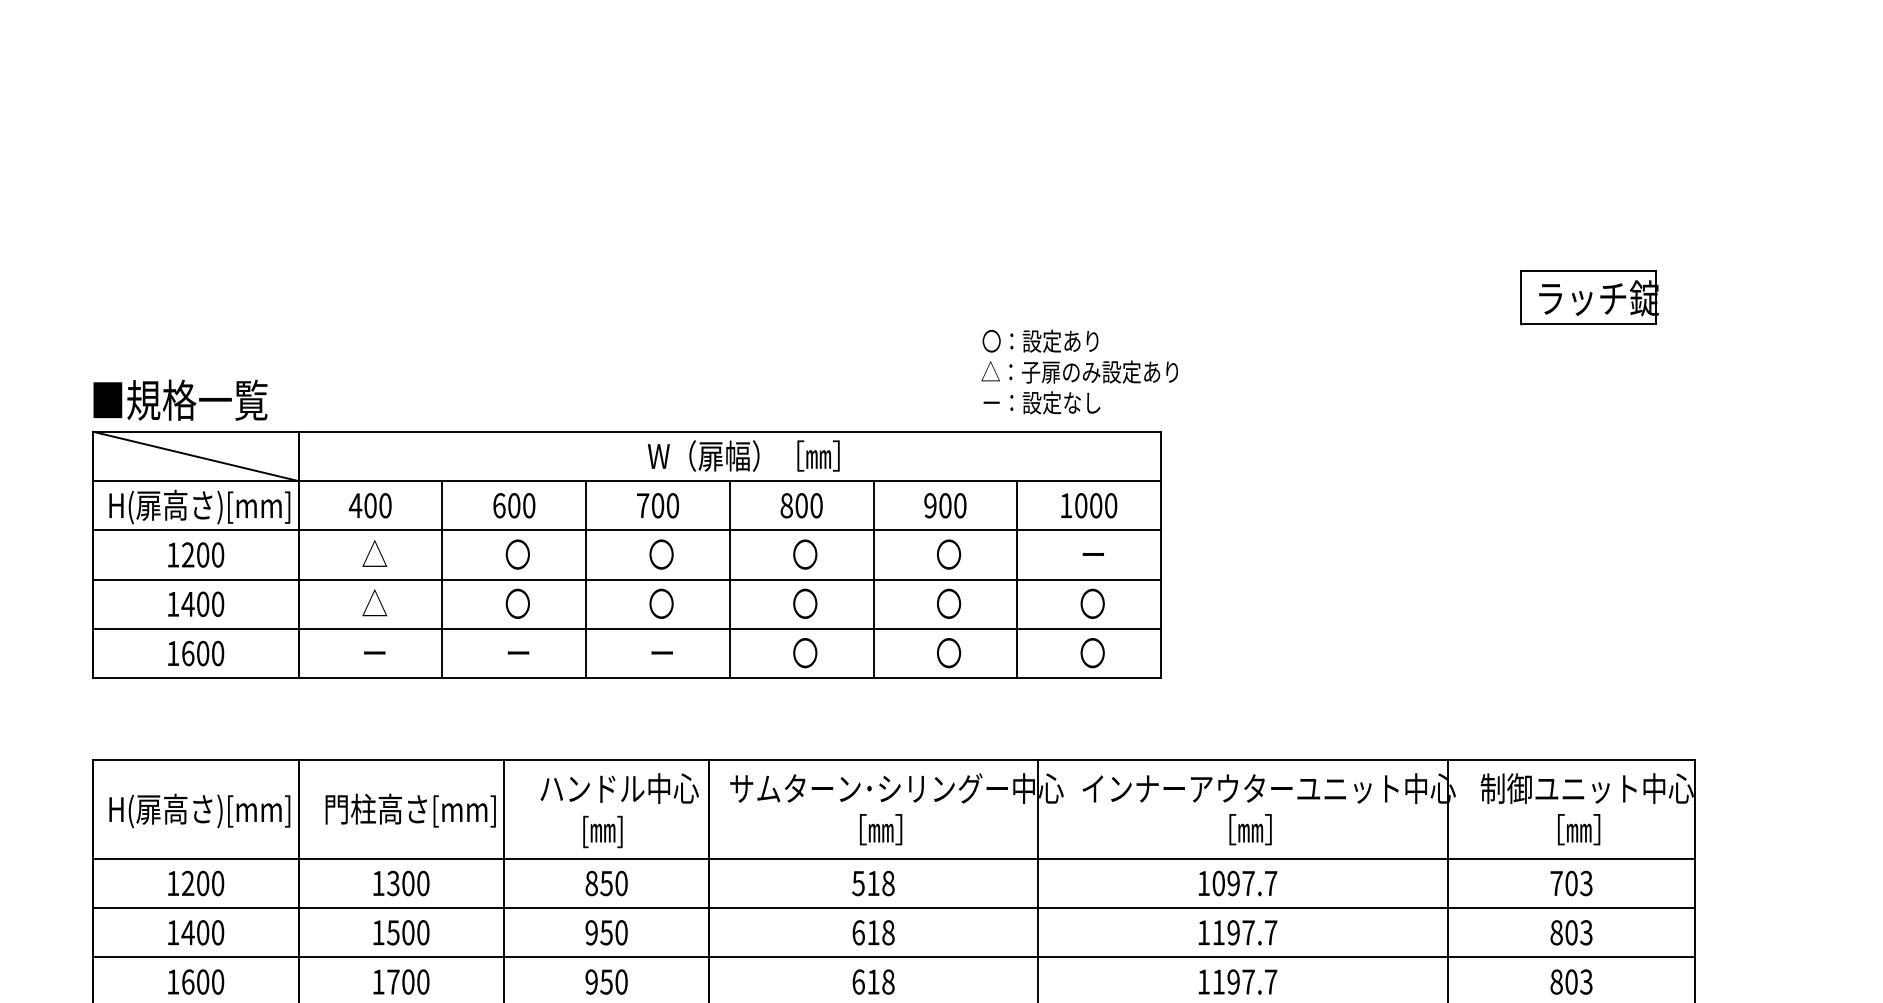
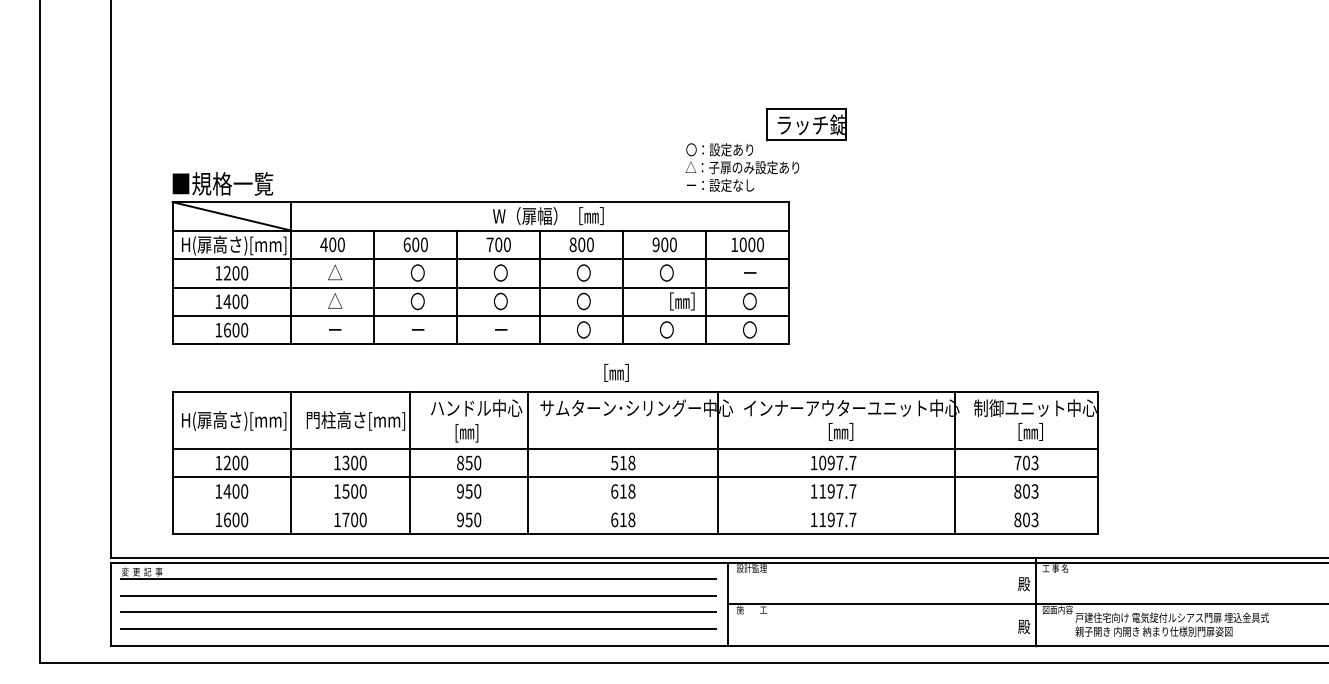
part: (1588, 297) -> (806, 124), moved
text: (965, 603) -> (676, 301), 〇 -> ［㎜］
text: (880, 828) -> (616, 372), moved
line: (892, 957) -> (634, 505), removed

